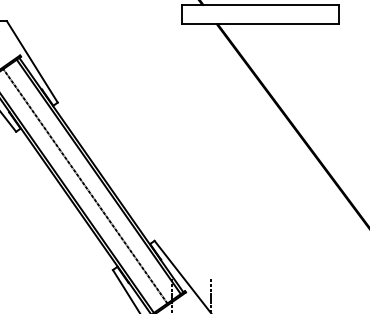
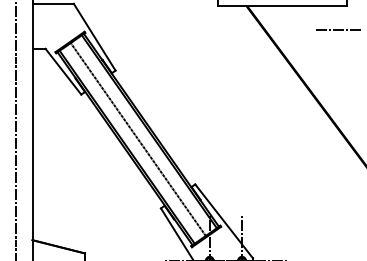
line: (328, 52) -> (338, 29), added

